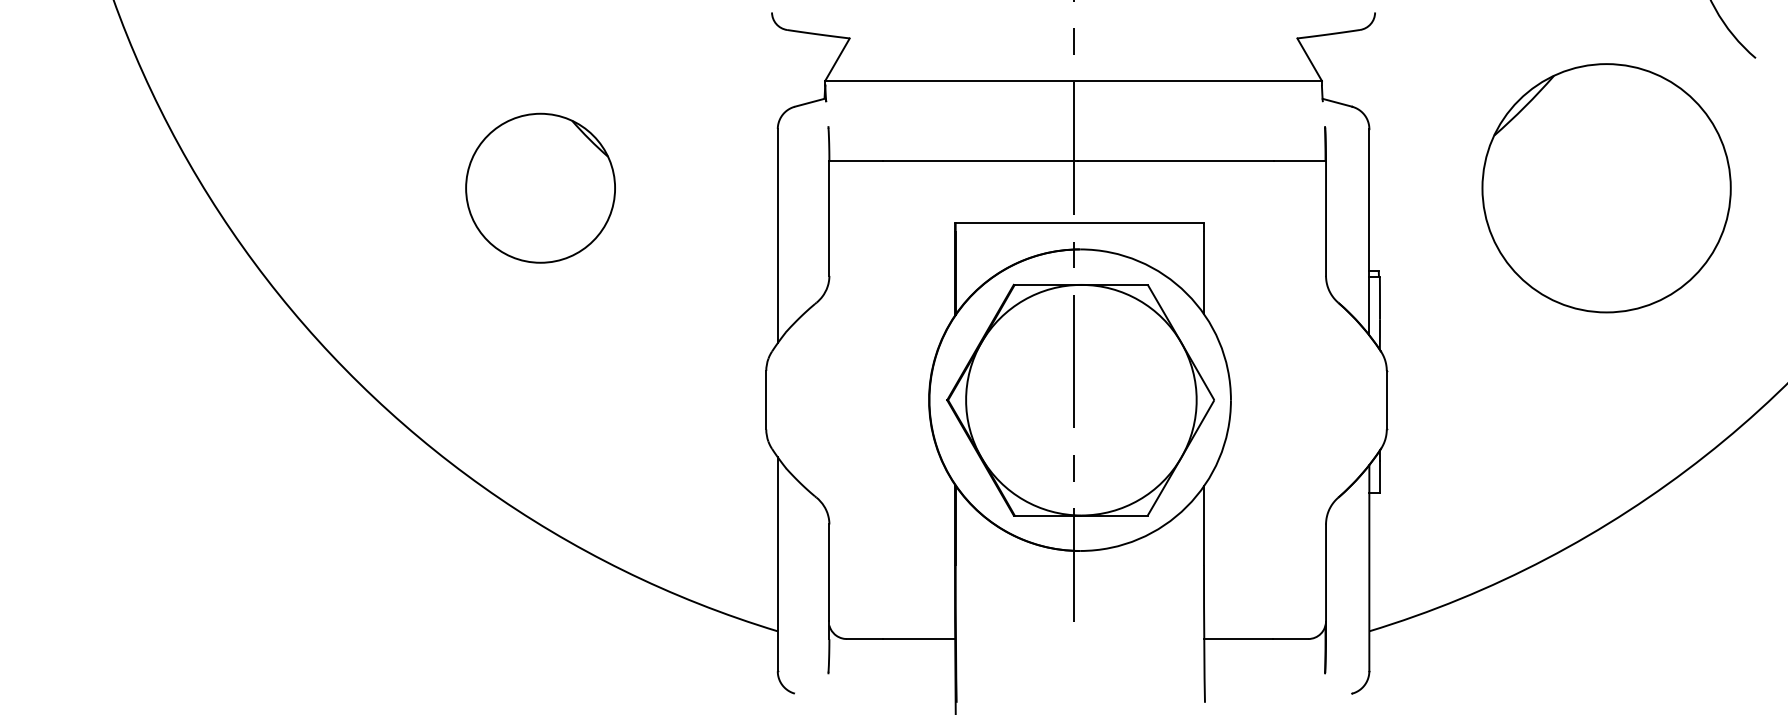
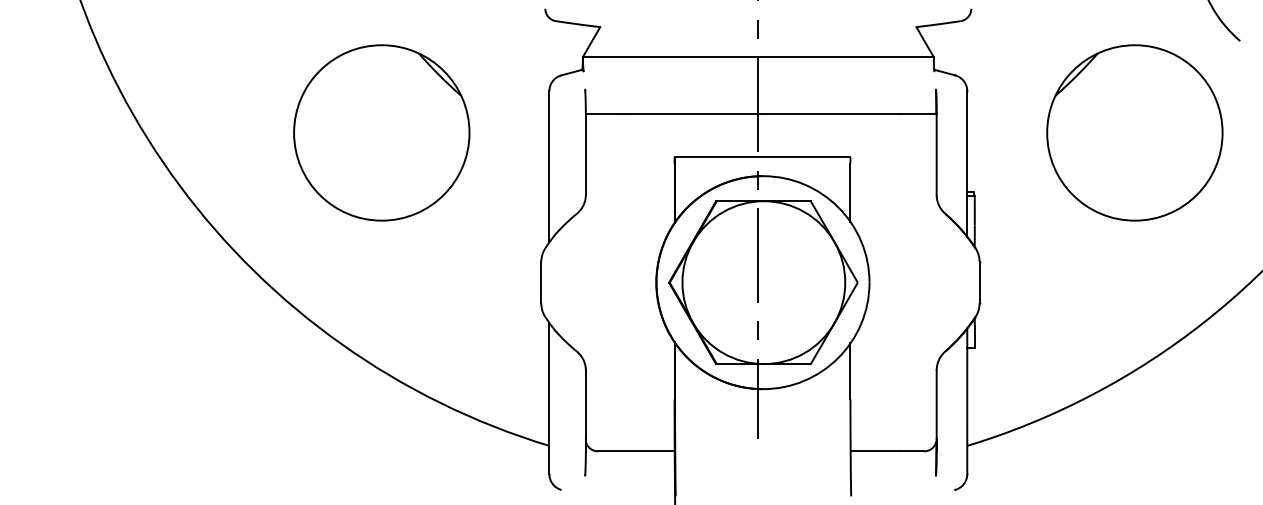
part: (540, 187) -> (381, 132), size x1.67

